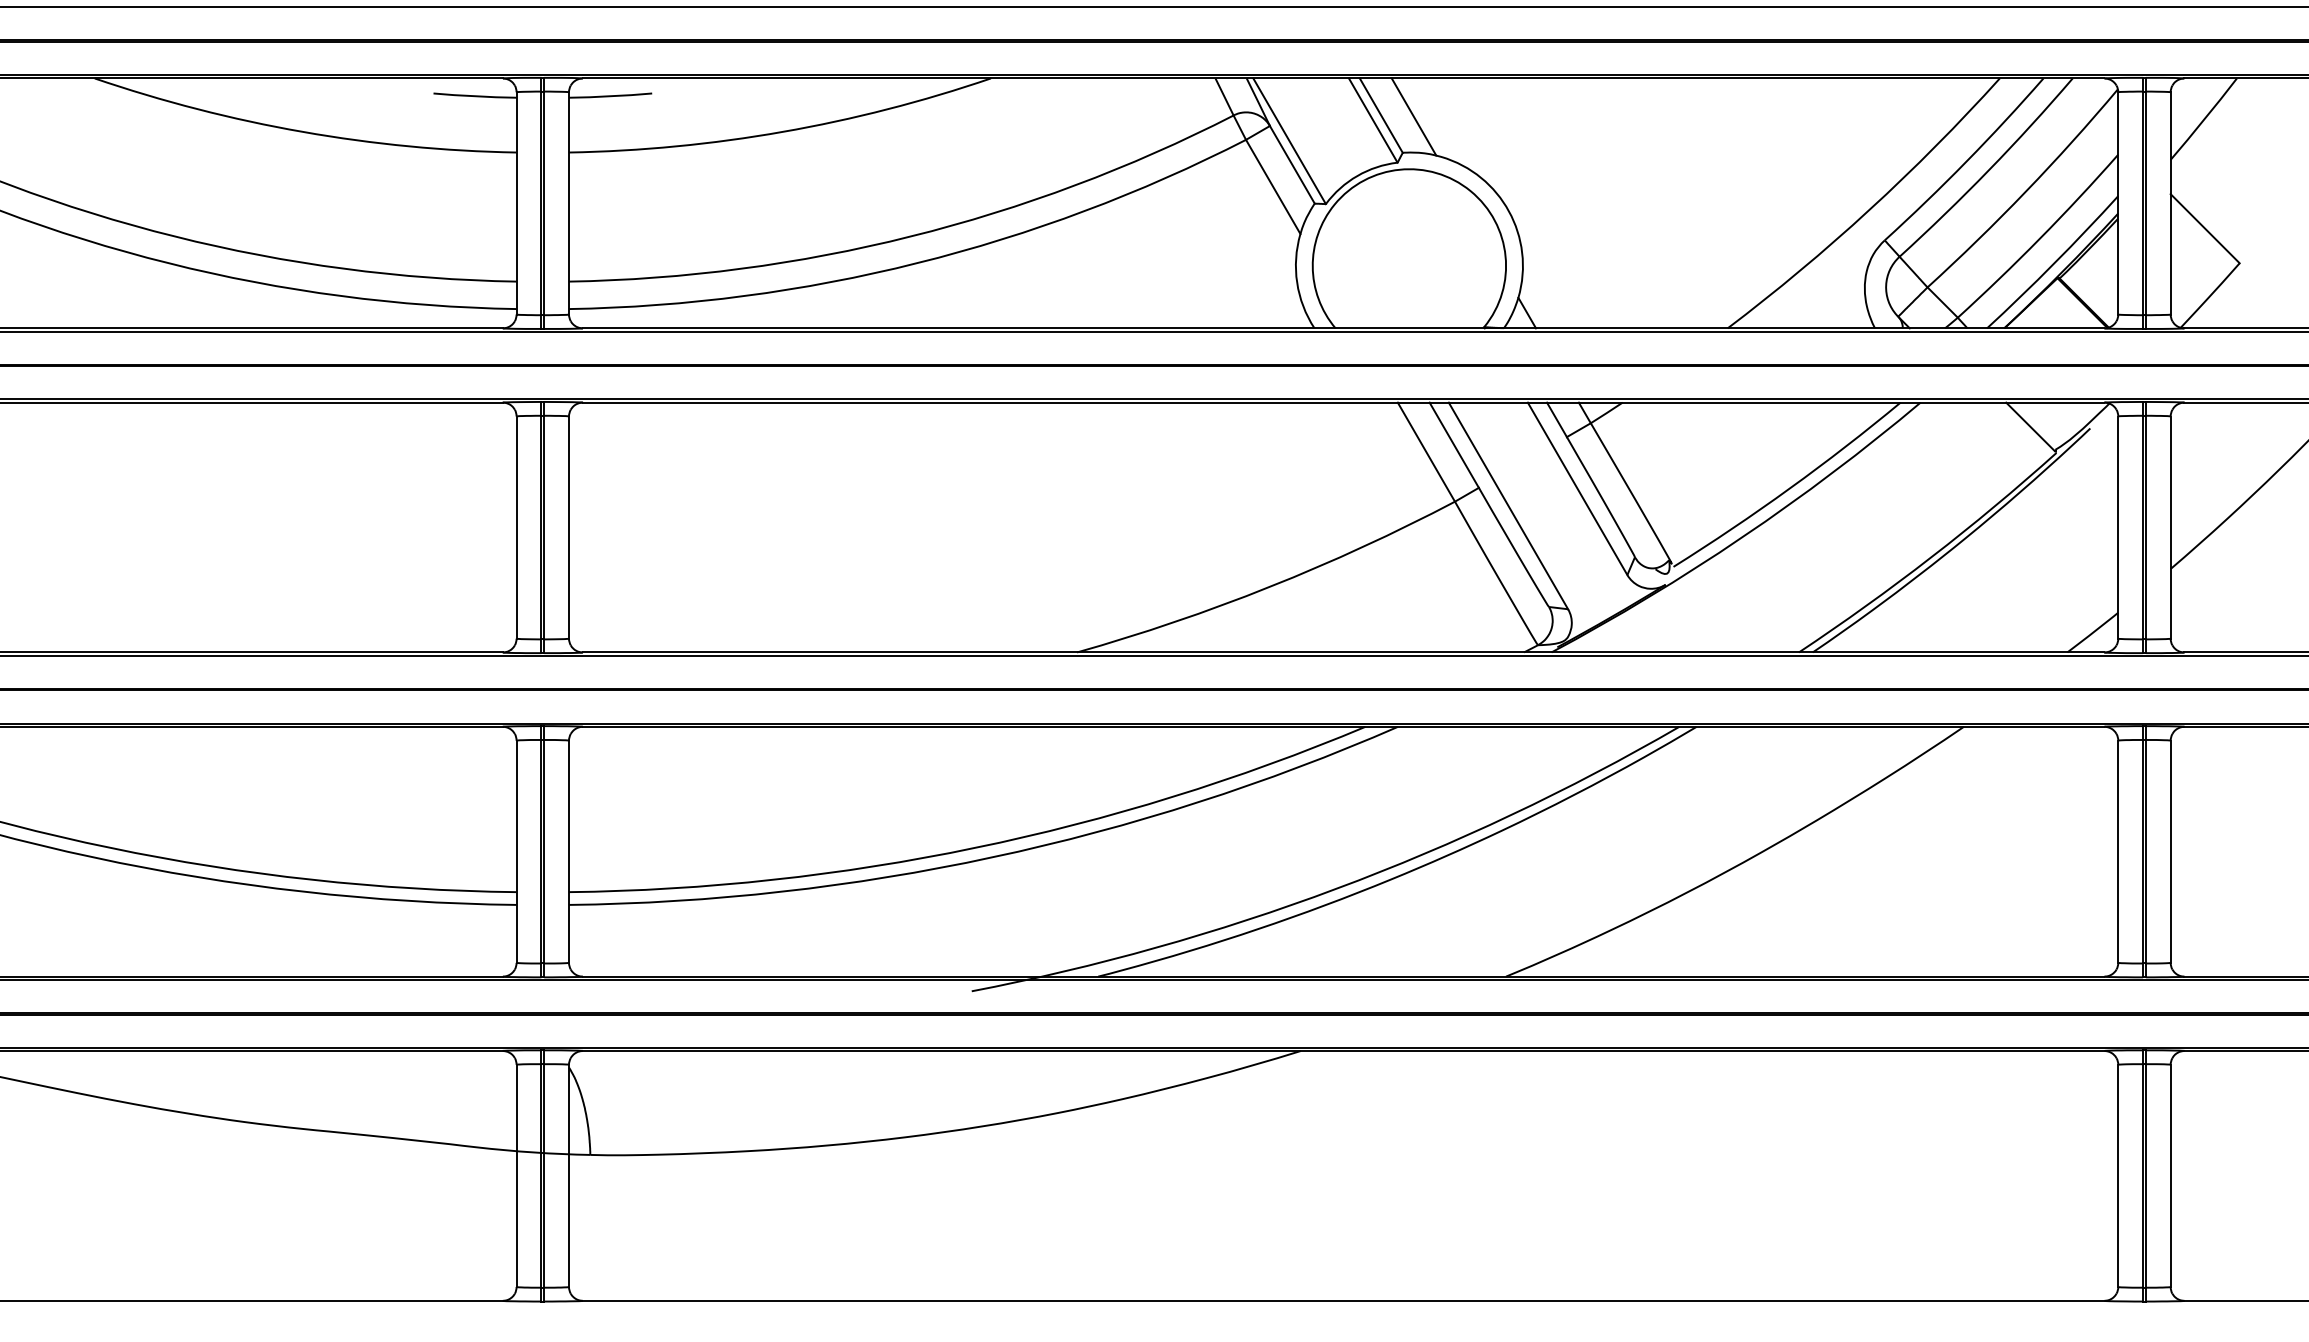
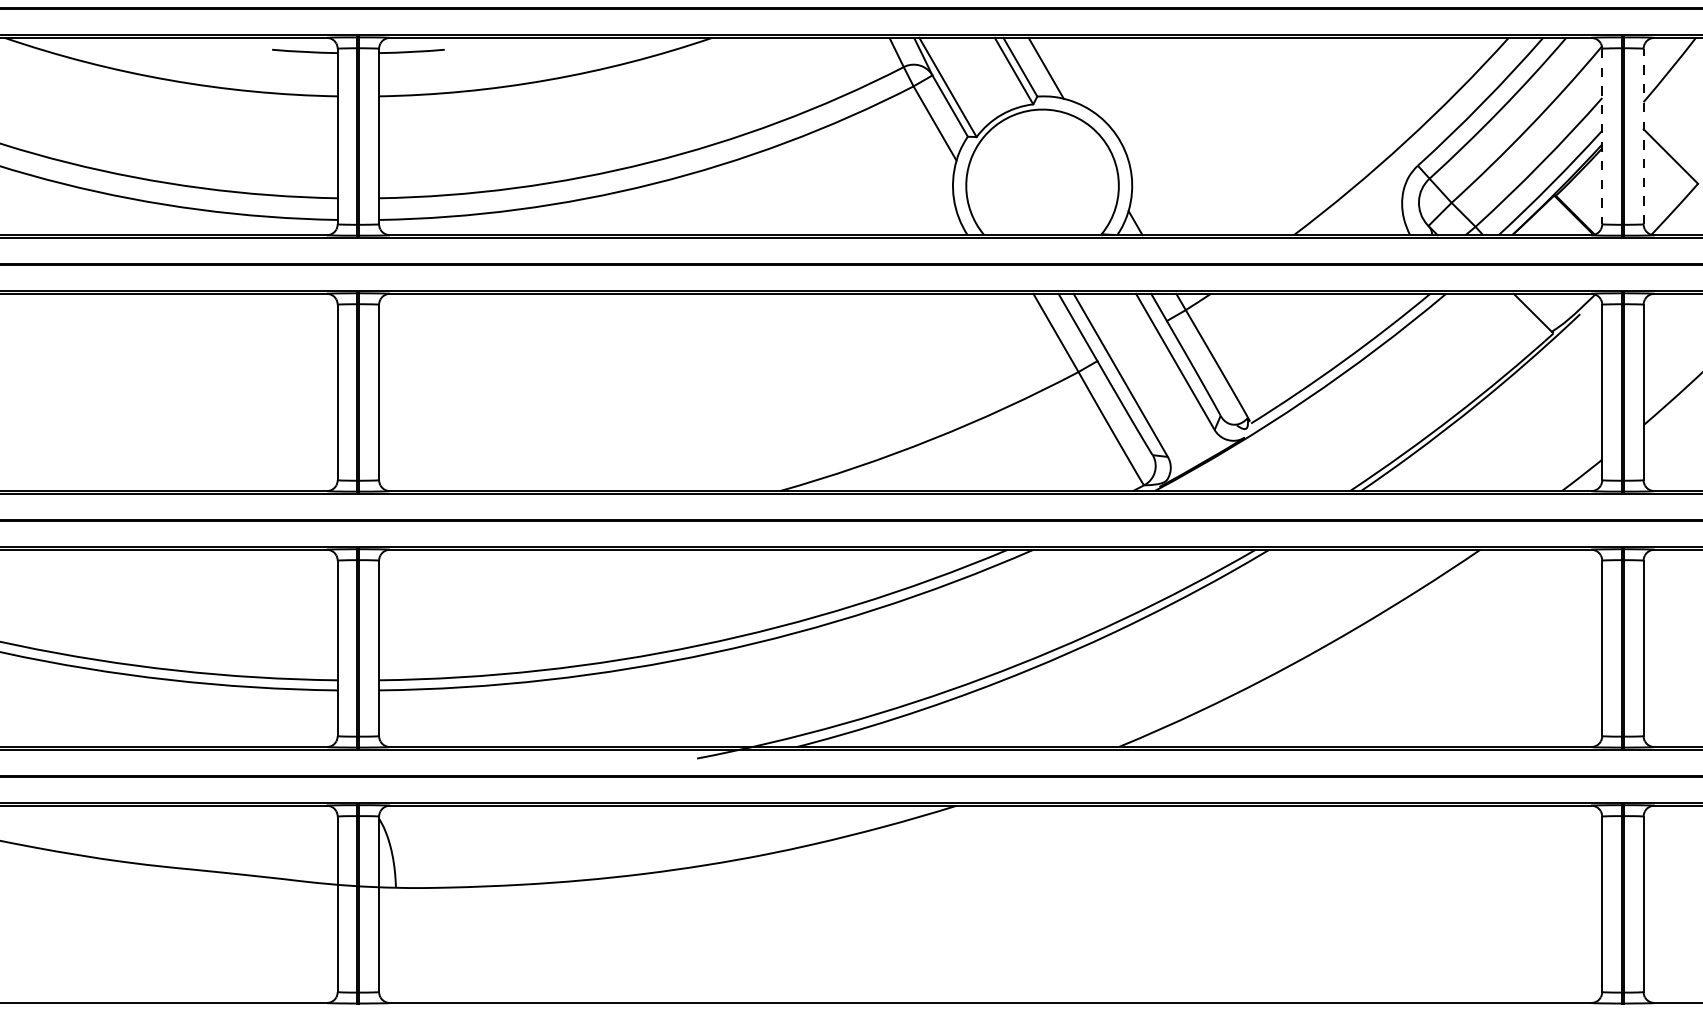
line: (2170, 202) -> (1643, 135), solid -> dashed
line: (2118, 203) -> (1602, 136), solid -> dashed

